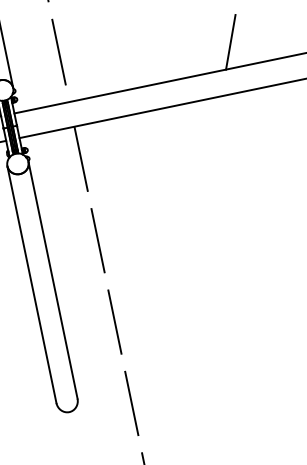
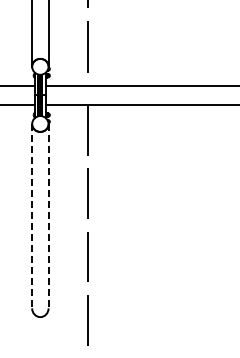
line: (230, 41) -> (217, 65), removed
line: (52, 280) -> (48, 216), solid -> dashed
line: (32, 284) -> (32, 216), solid -> dashed

